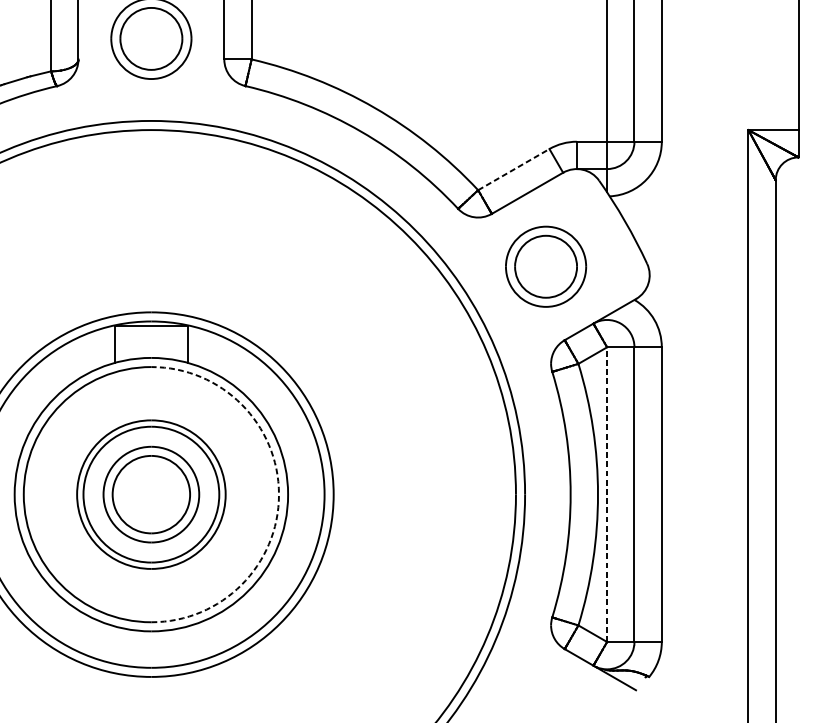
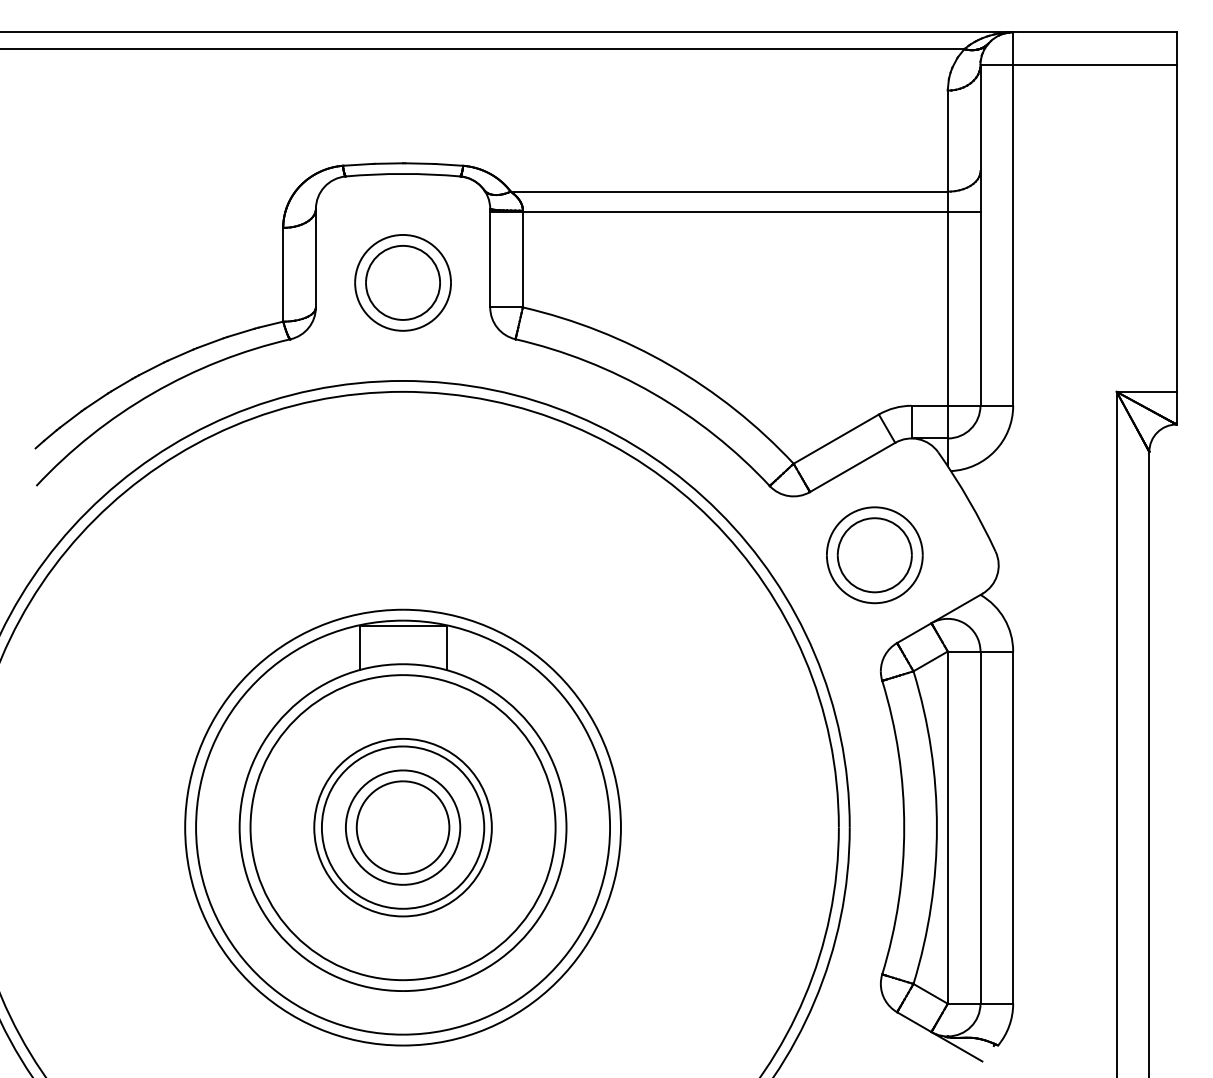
line: (514, 169) -> (836, 438), dashed -> solid
arc: (278, 494) -> (555, 827), dashed -> solid
line: (606, 494) -> (947, 827), dashed -> solid

